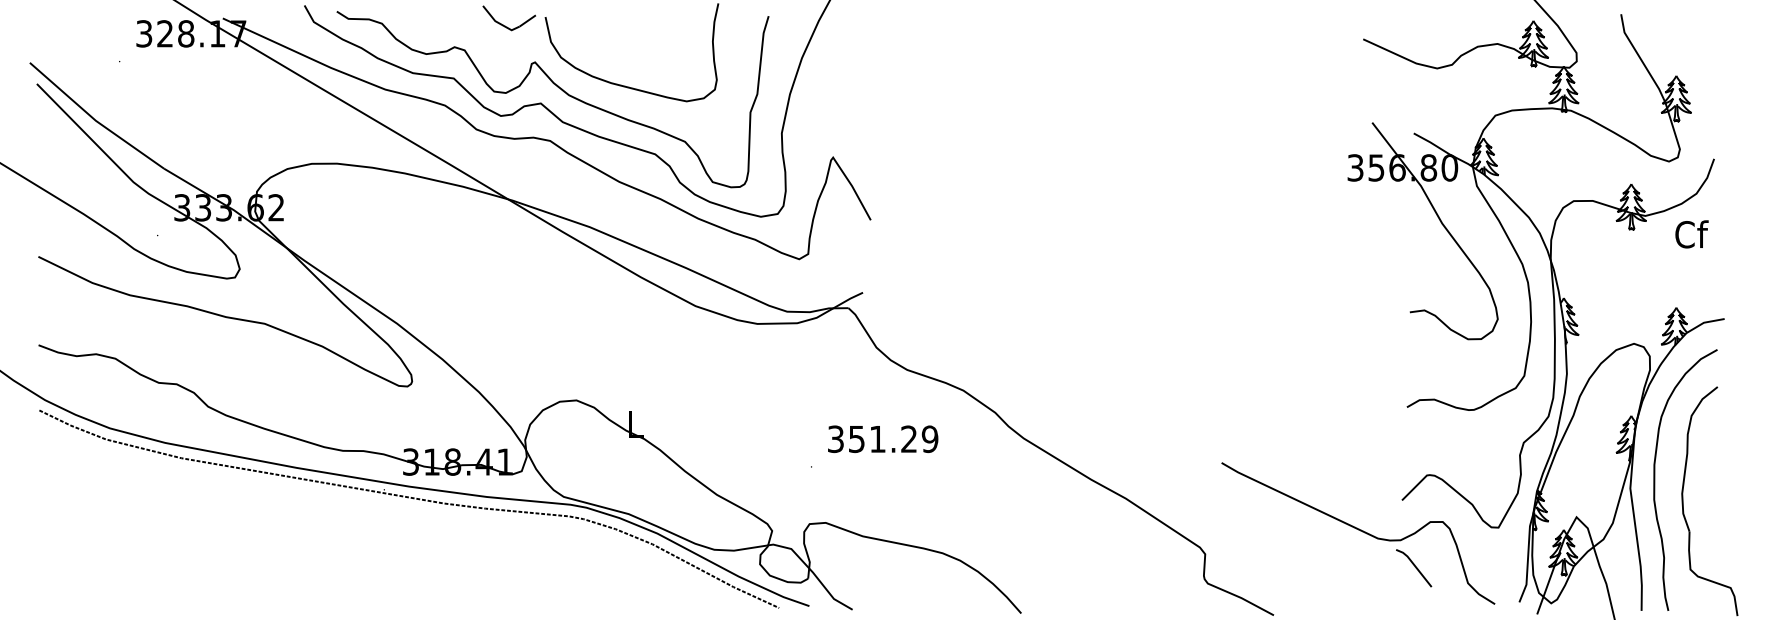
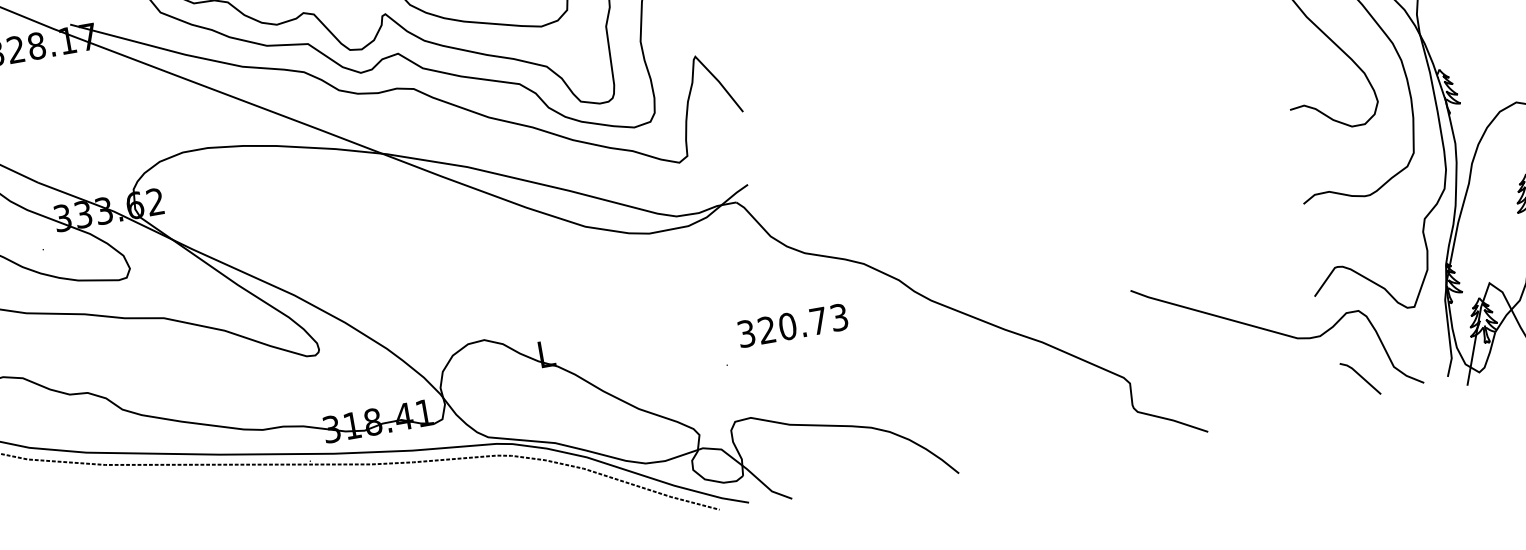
text: (893, 439) -> (803, 324), 351.29 -> 320.73
line: (1415, 568) -> (1361, 378), moved

